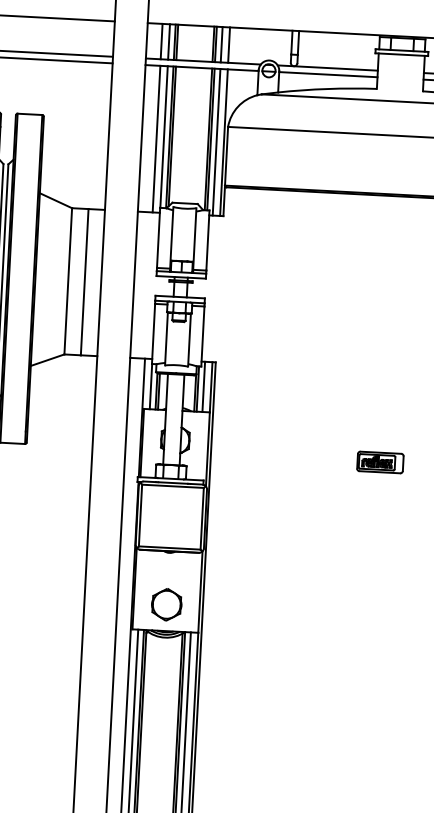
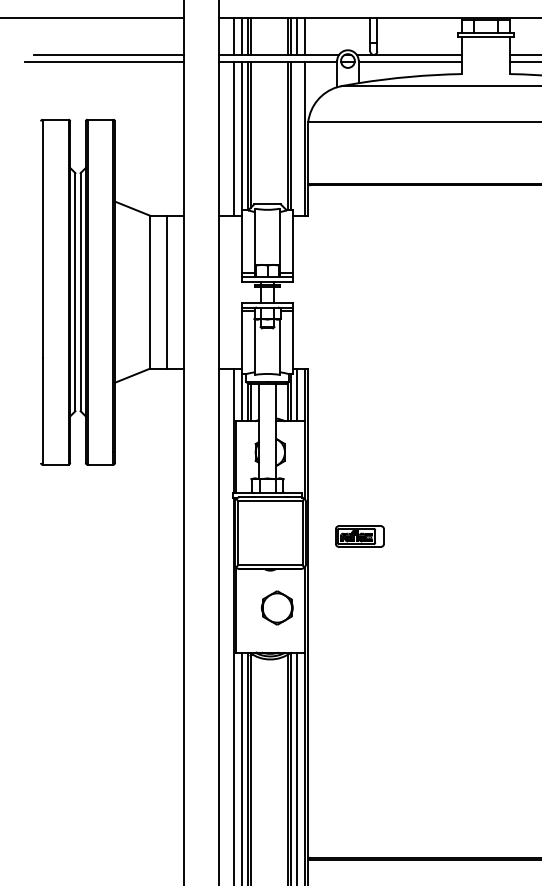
line: (216, 142) -> (297, 138), removed
part: (379, 462) -> (359, 536), moved
part: (166, 604) -> (277, 607), moved

